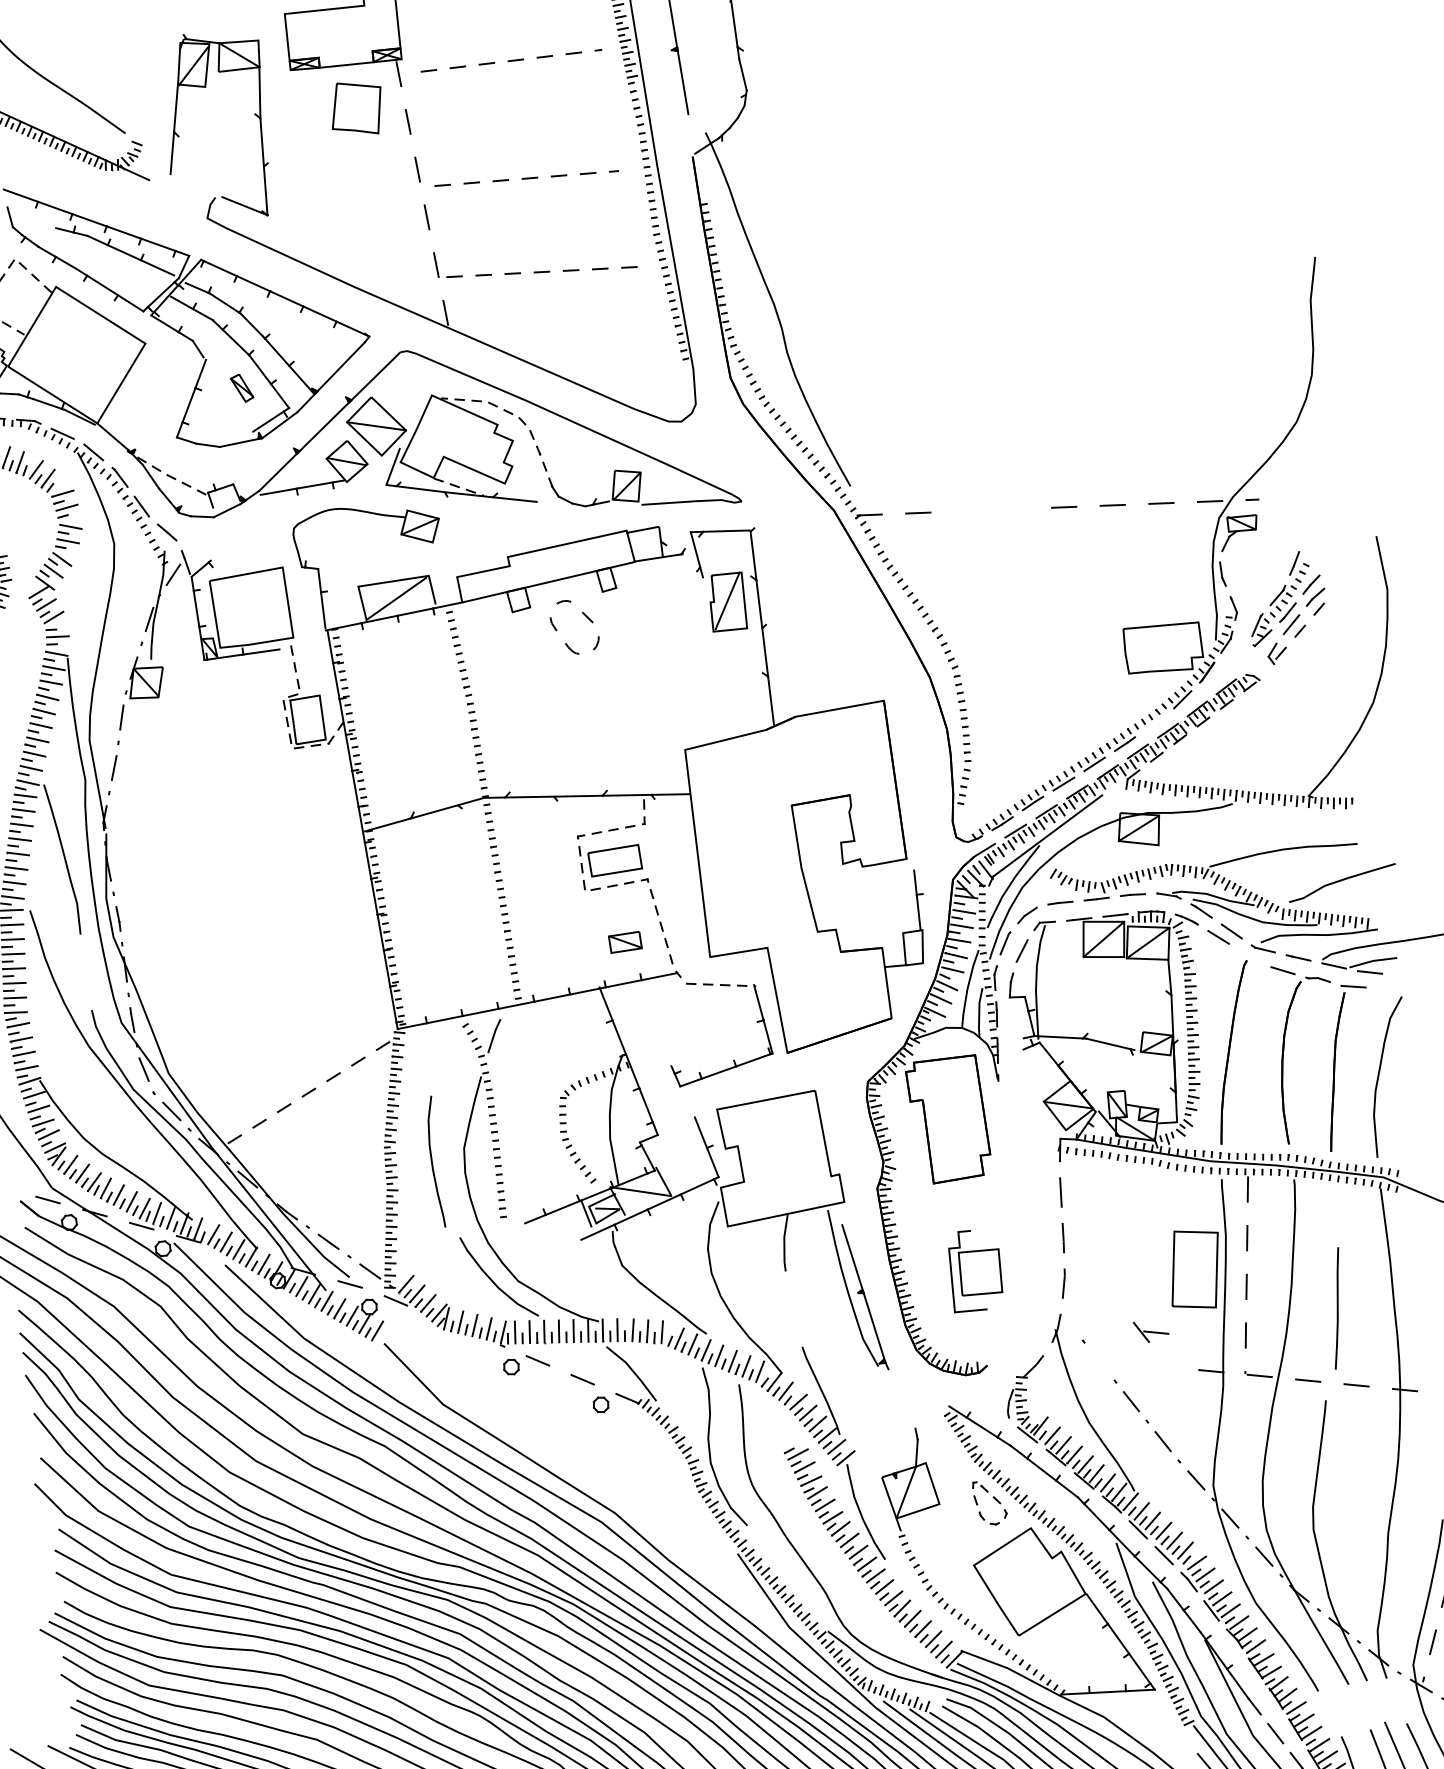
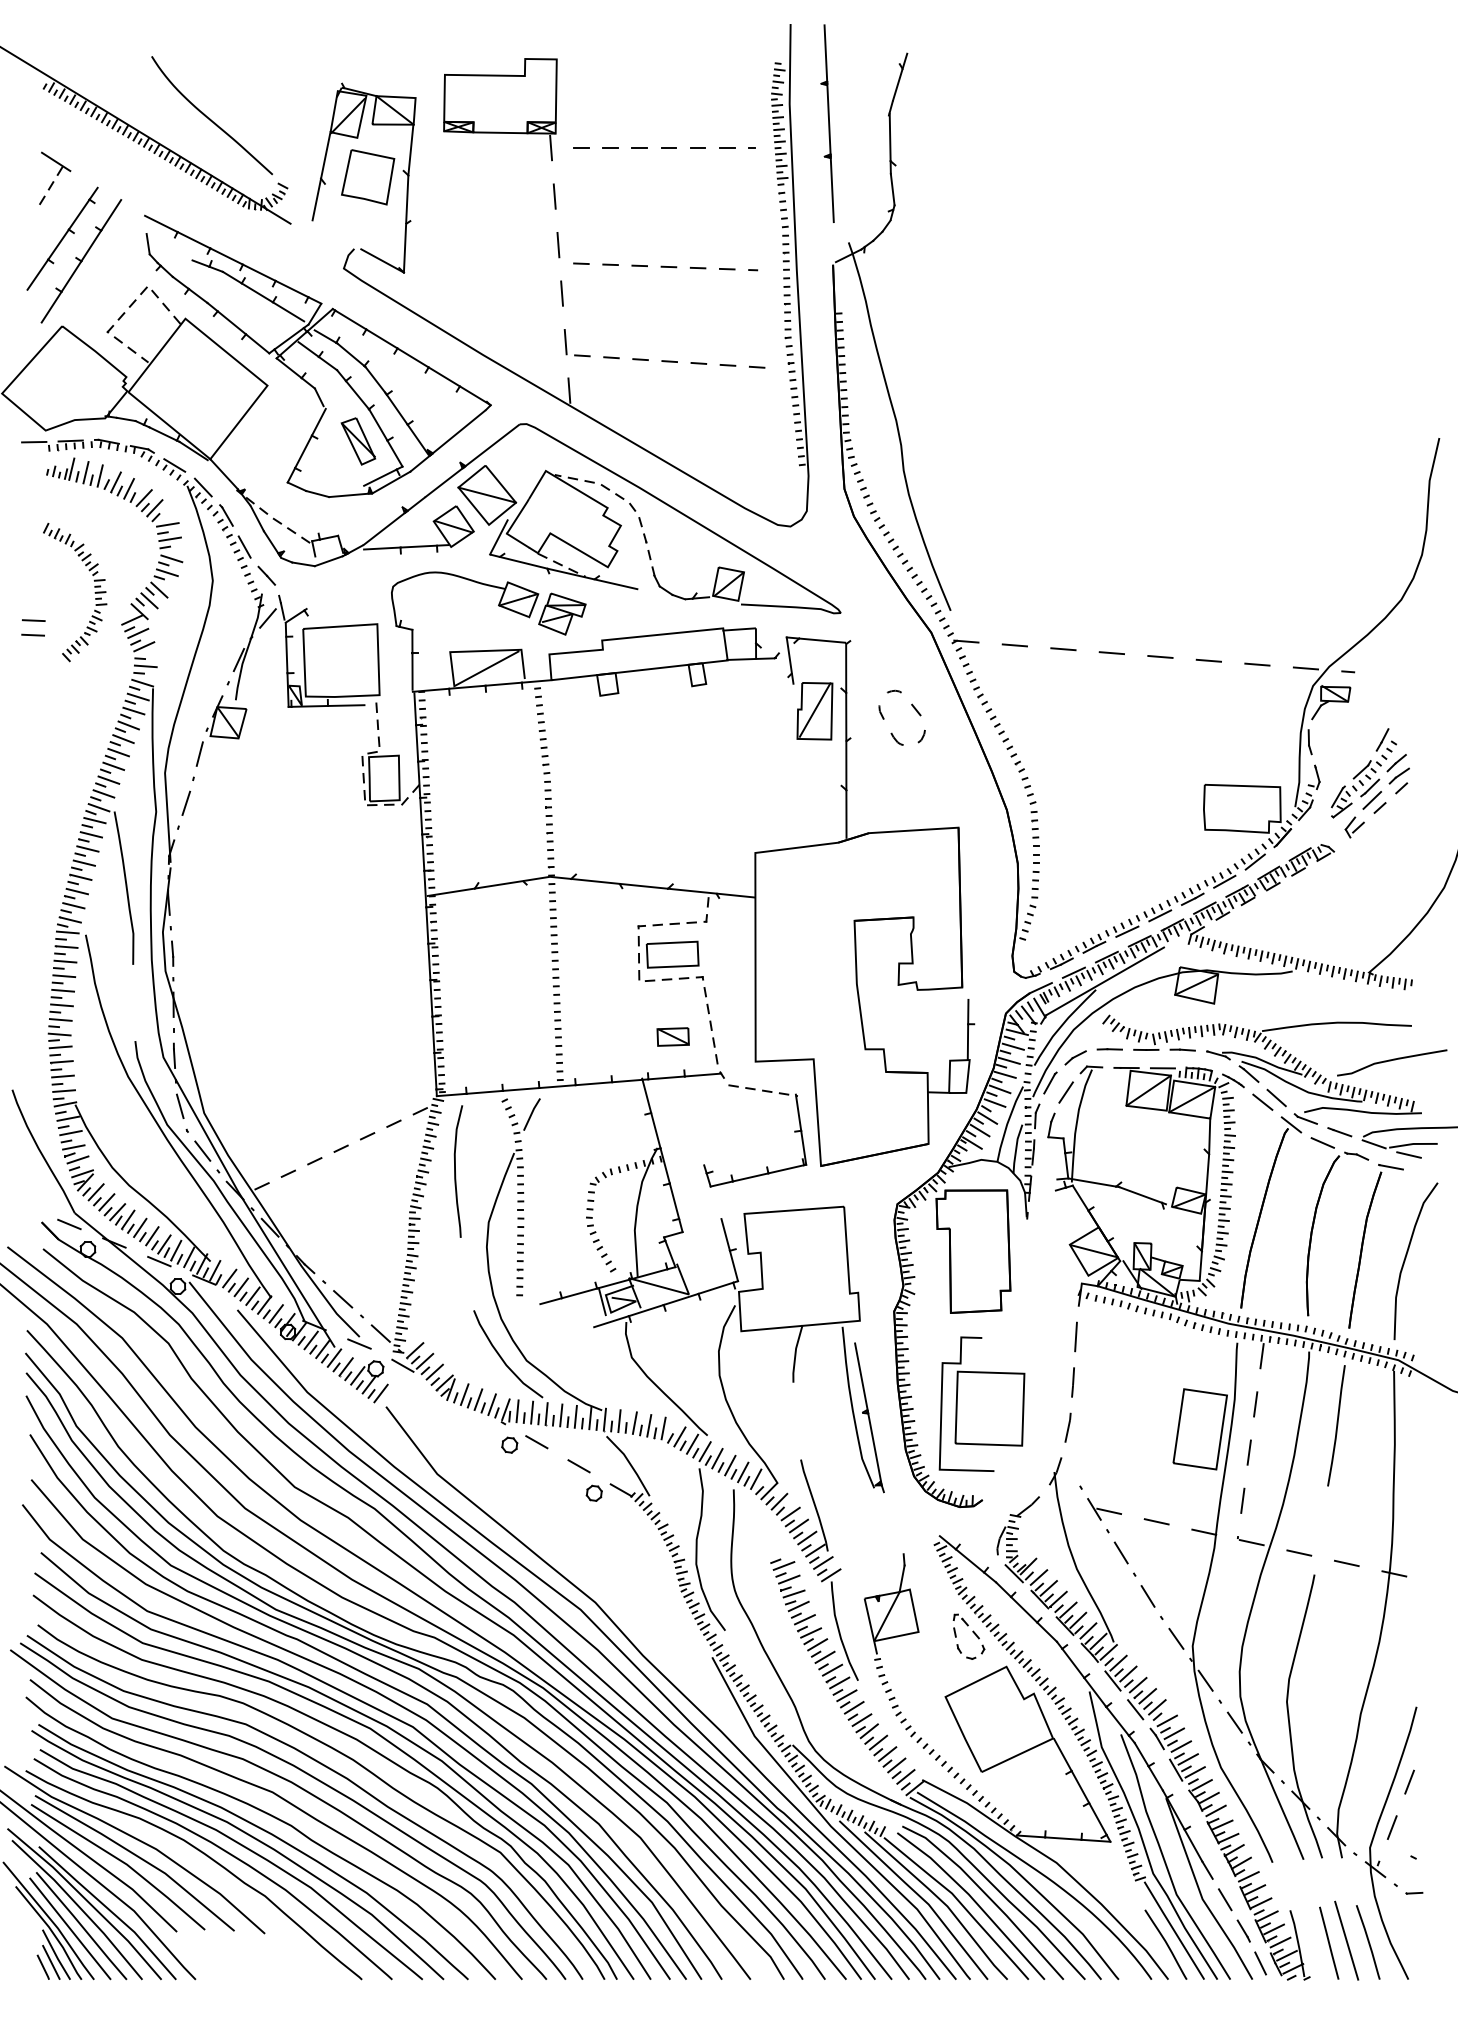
part: (357, 108) -> (368, 177), moved
part: (241, 388) -> (357, 441), size x1.67
line: (1015, 509) -> (1111, 653), added
line: (967, 511) -> (1063, 649), added
part: (465, 534) -> (562, 613), added
part: (584, 616) -> (913, 708), moved
line: (1154, 722) -> (1224, 881), added
line: (1249, 956) -> (1291, 1124), added
curve: (432, 1162) -> (455, 1171), moved
part: (974, 1269) -> (981, 1403), size x1.67
curve: (1337, 1308) -> (1336, 1425), moved
part: (1151, 1331) -> (1104, 1509), moved
line: (1162, 1366) -> (1156, 1521), added

